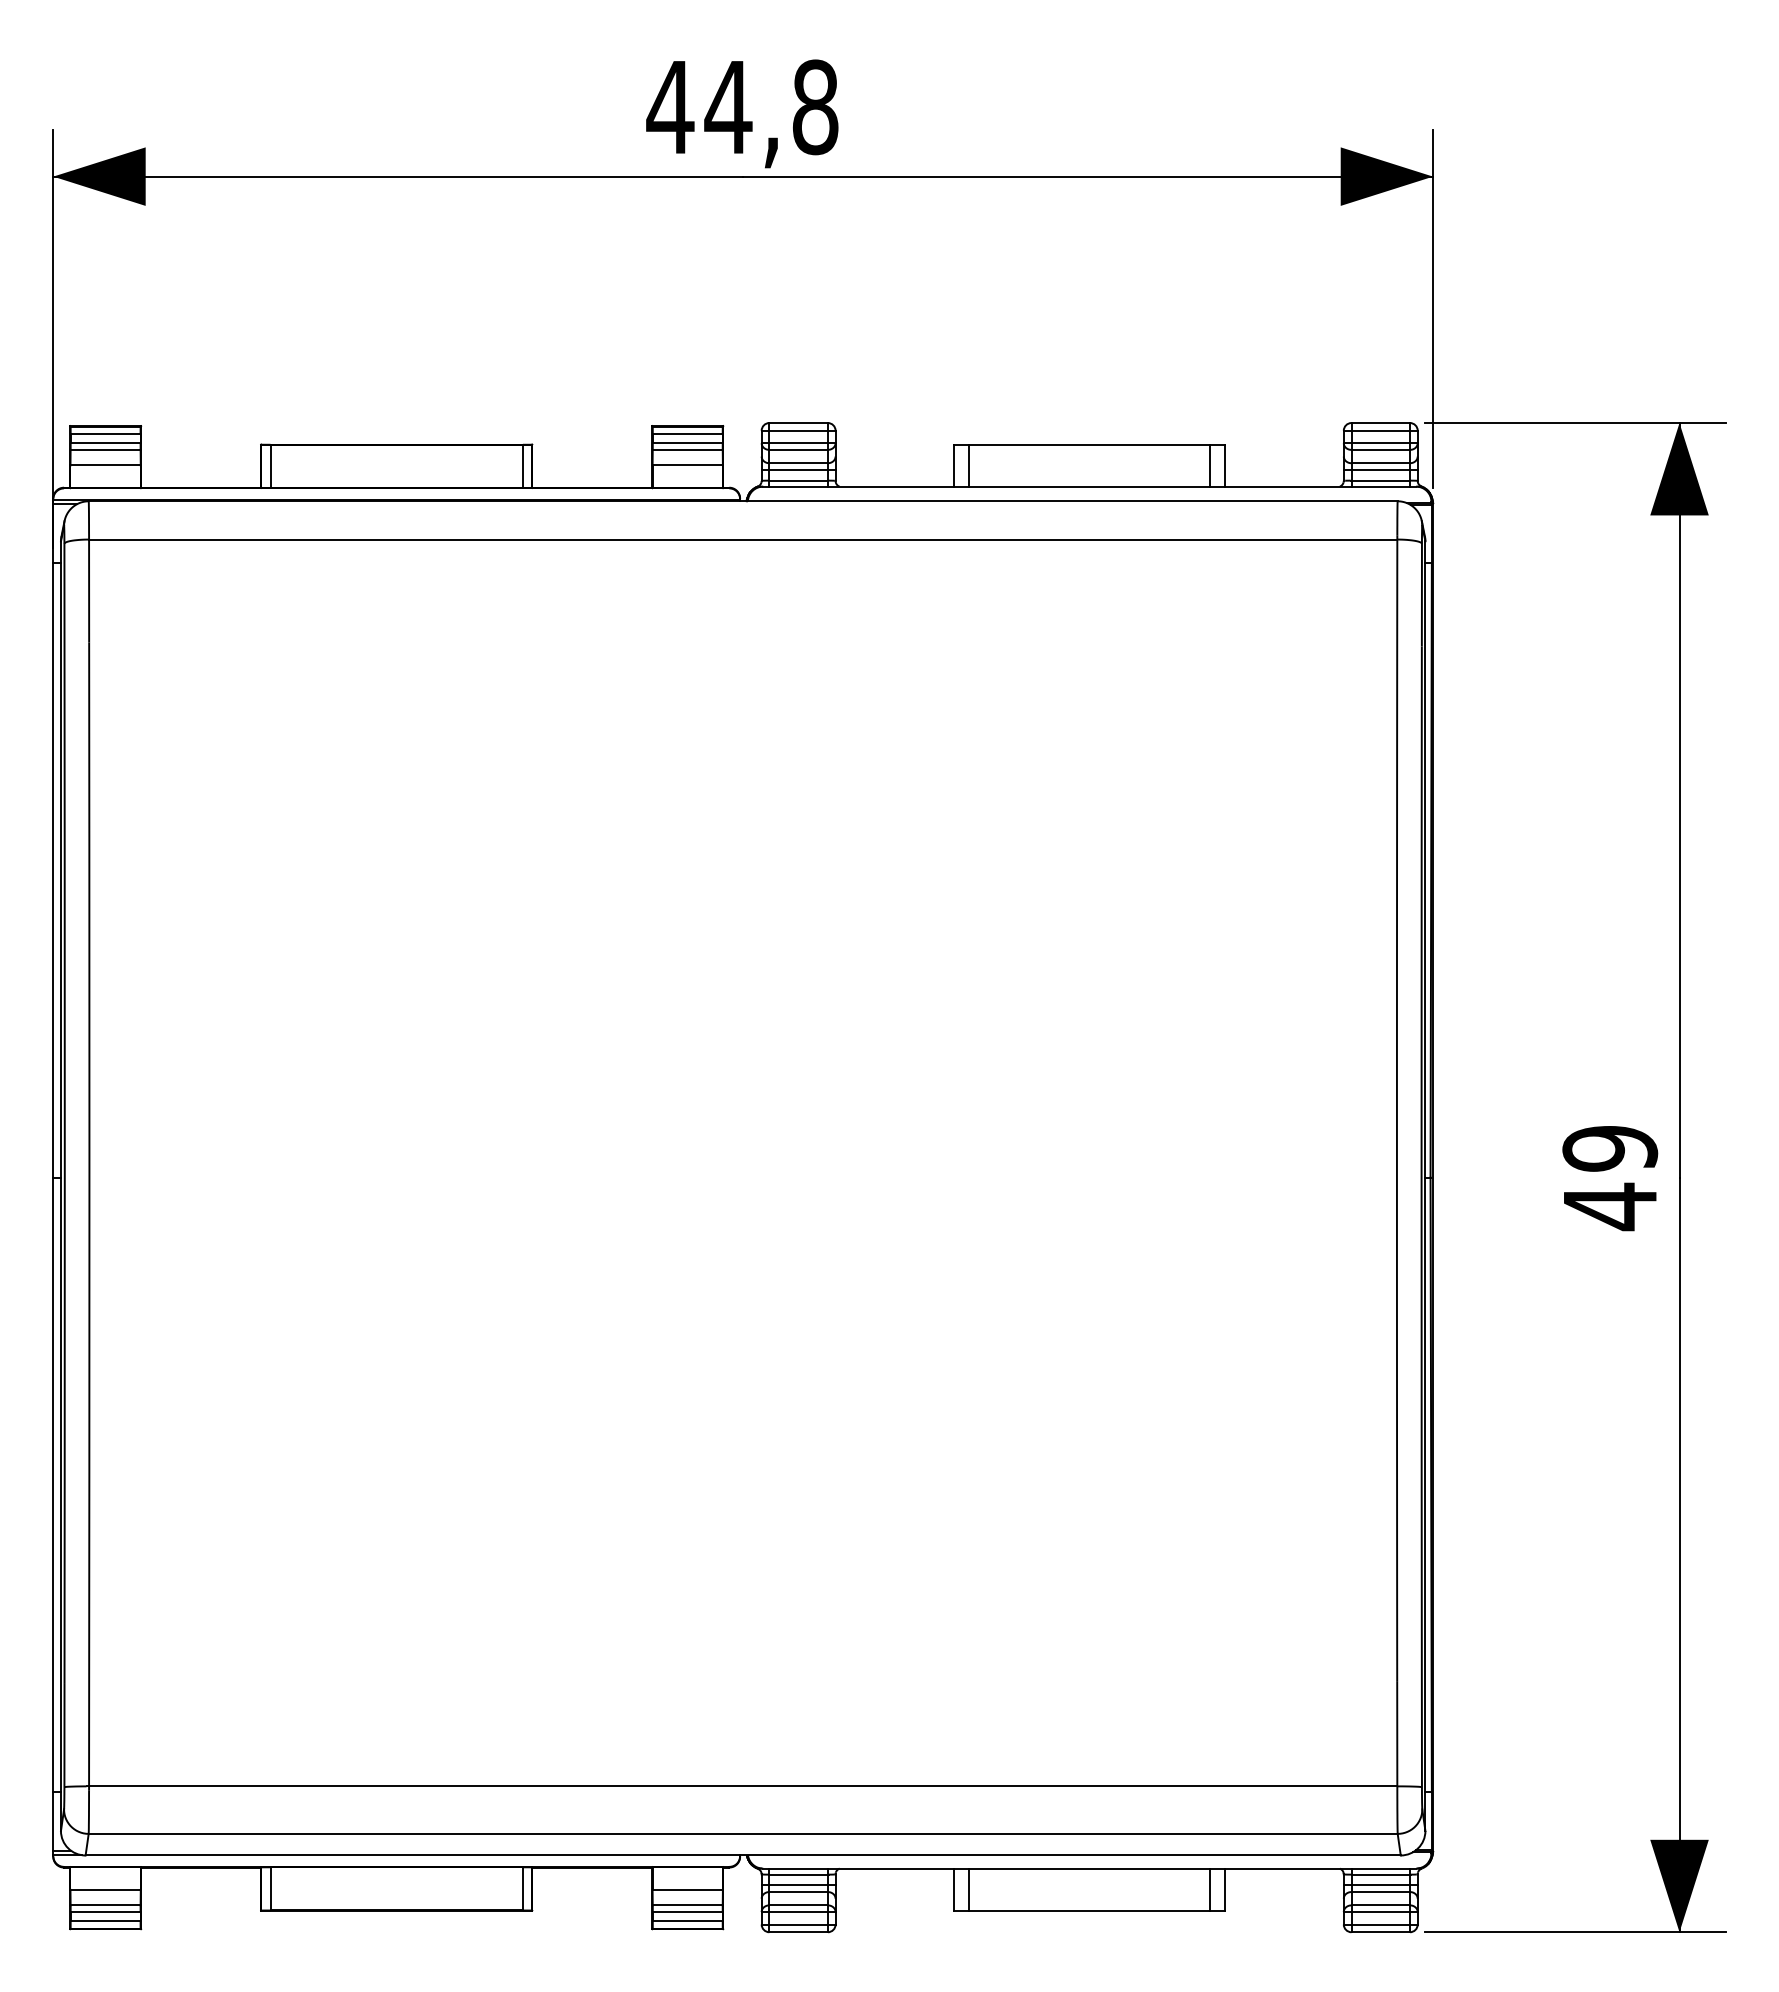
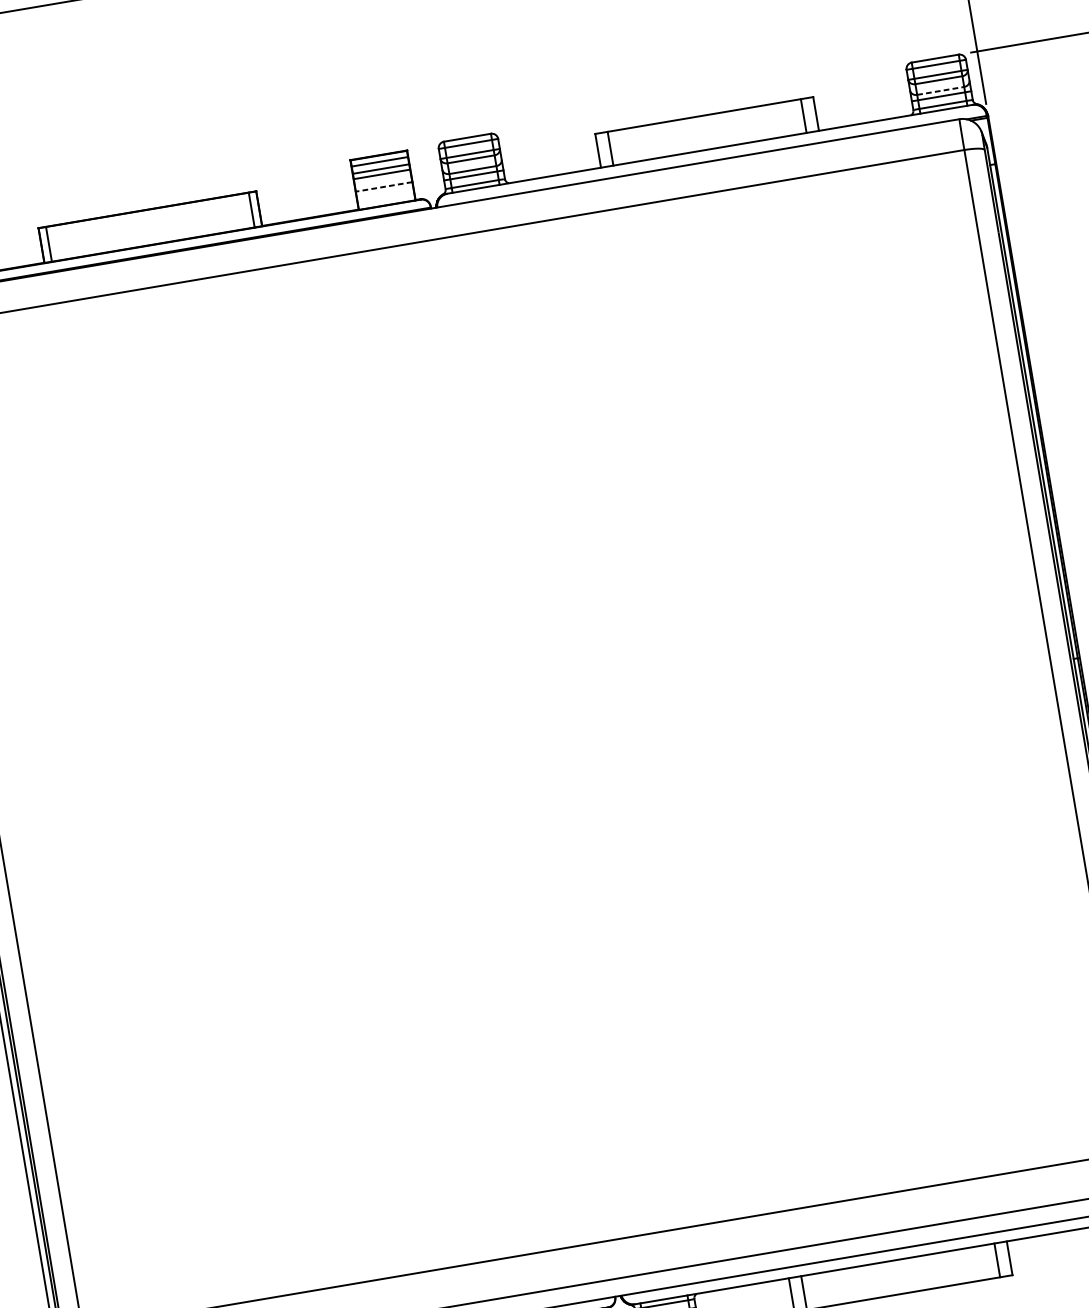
line: (1381, 463) -> (941, 91), solid -> dashed
line: (687, 465) -> (383, 186), solid -> dashed

